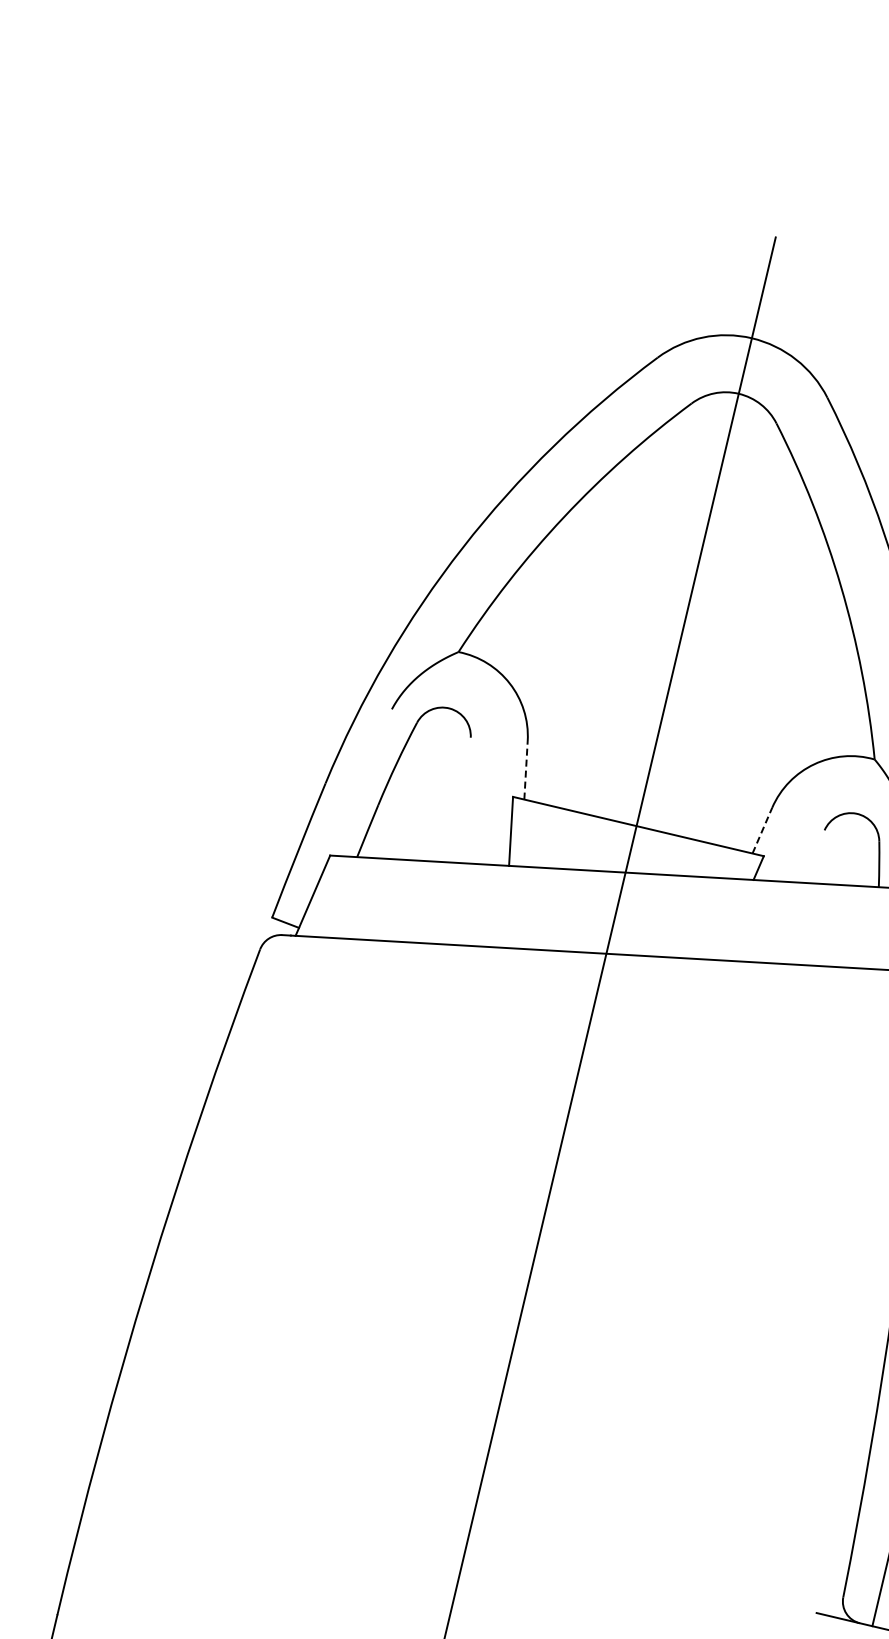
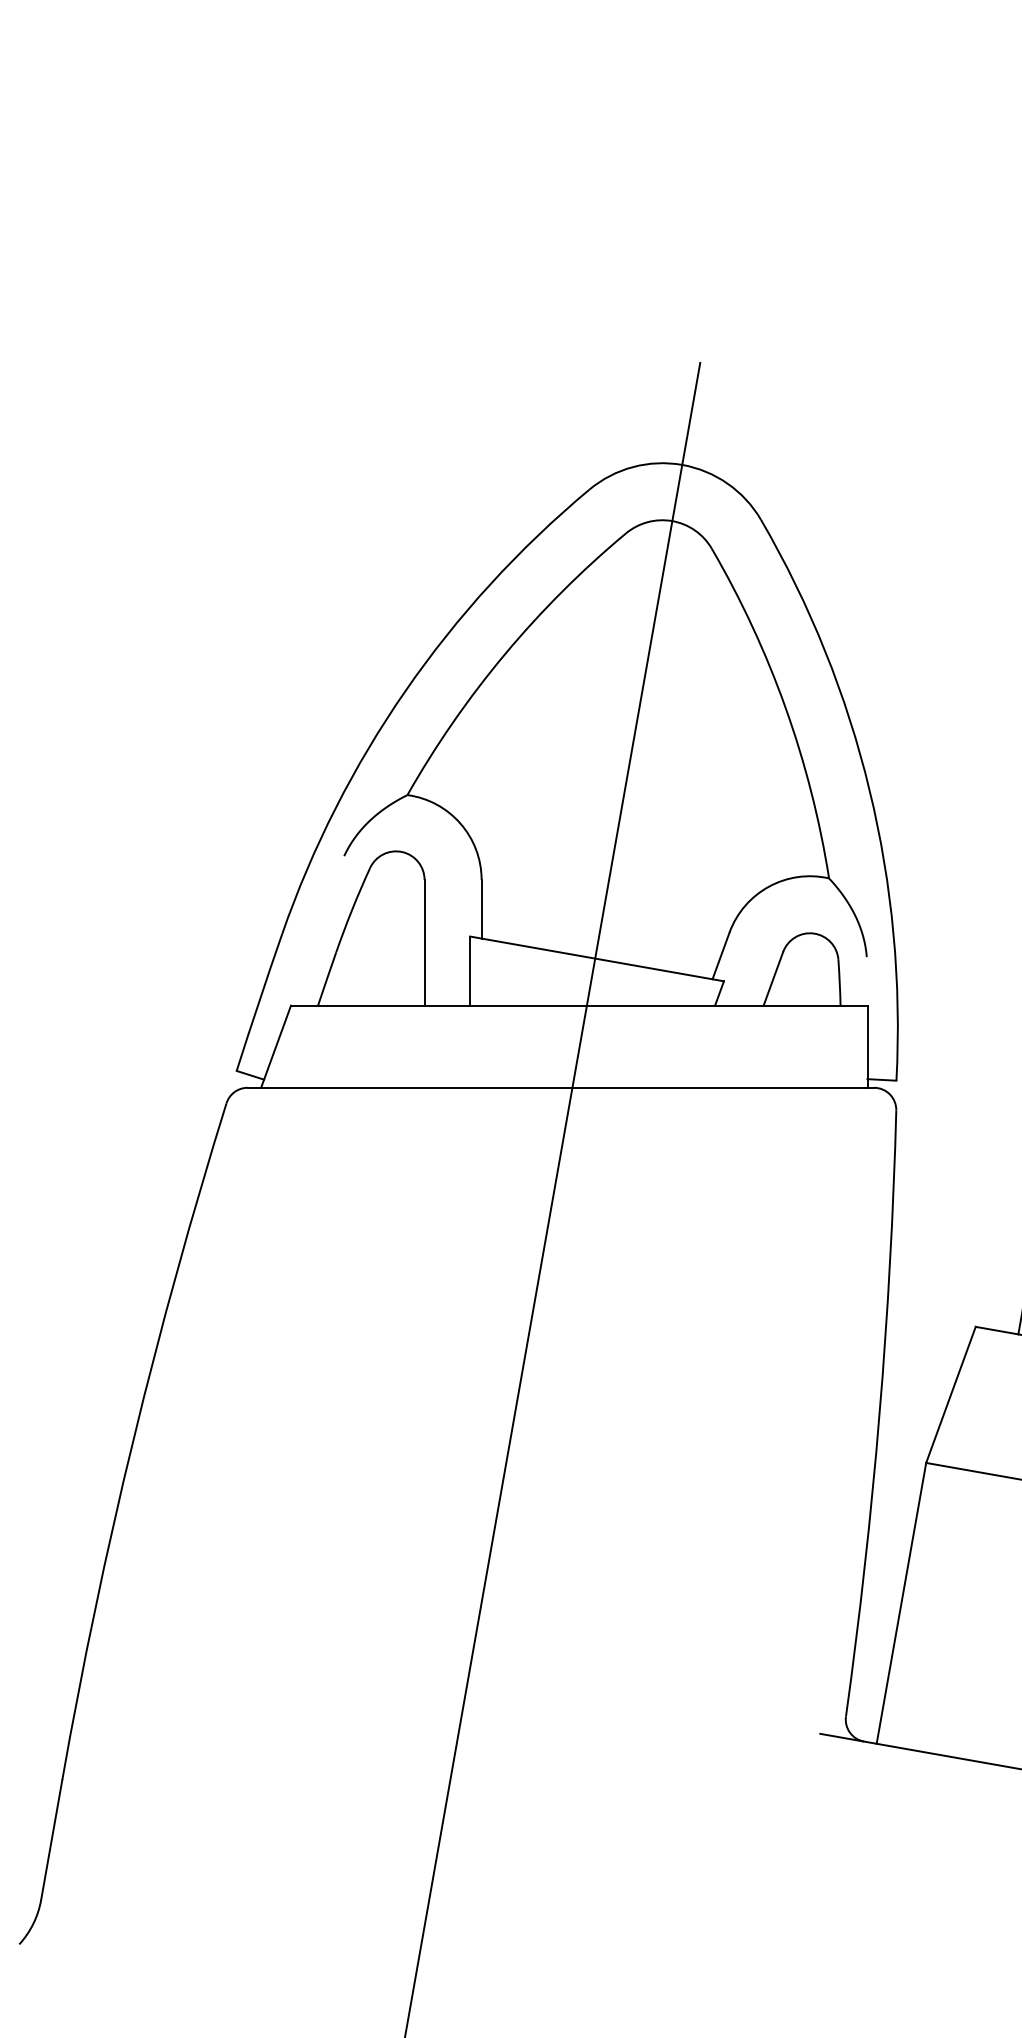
line: (525, 769) -> (481, 908), dashed -> solid
line: (467, 800) -> (424, 942), added
line: (762, 830) -> (721, 955), dashed -> solid
line: (813, 856) -> (773, 978), added

